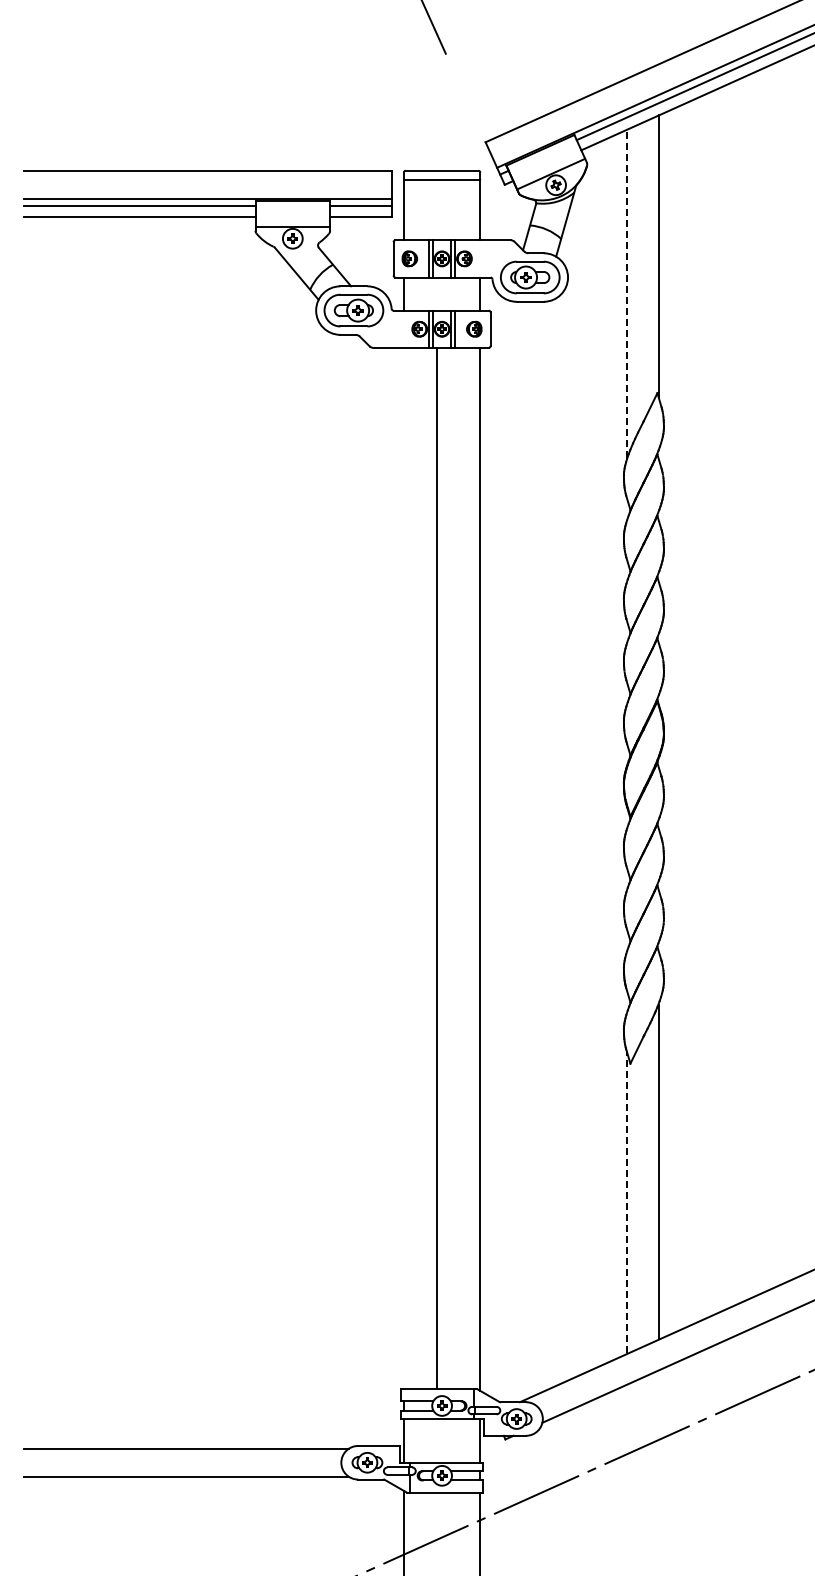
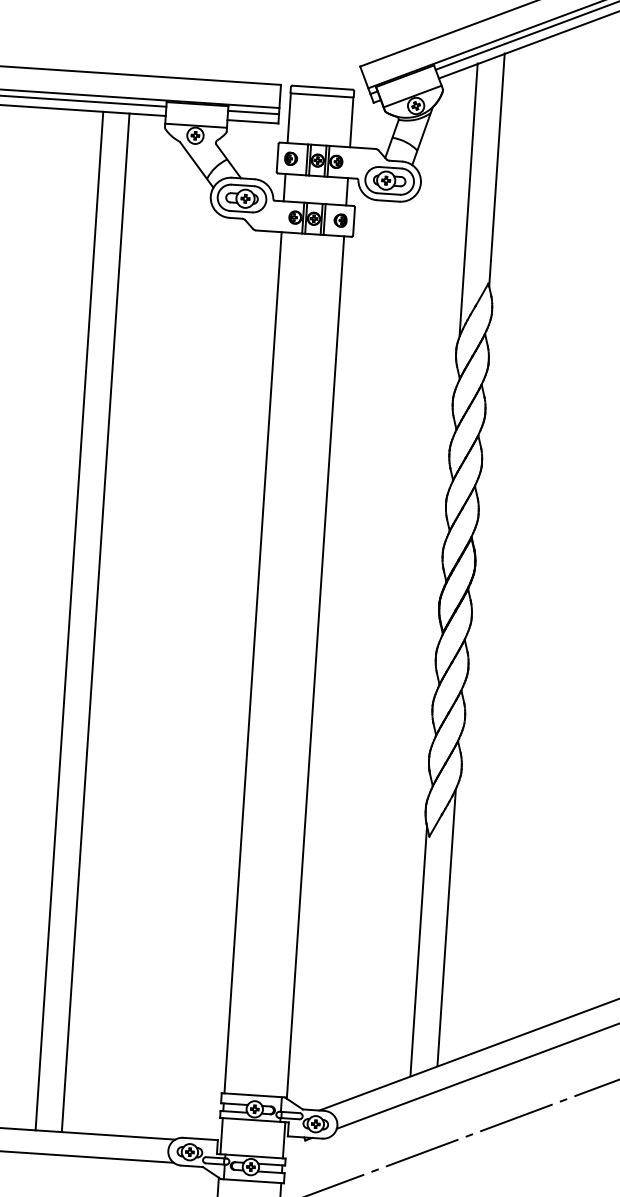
line: (626, 293) -> (468, 199), dashed -> solid
line: (179, 832) -> (69, 620), added
line: (211, 832) -> (95, 622), added
line: (437, 868) -> (253, 662), moved
line: (626, 1201) -> (418, 950), dashed -> solid

